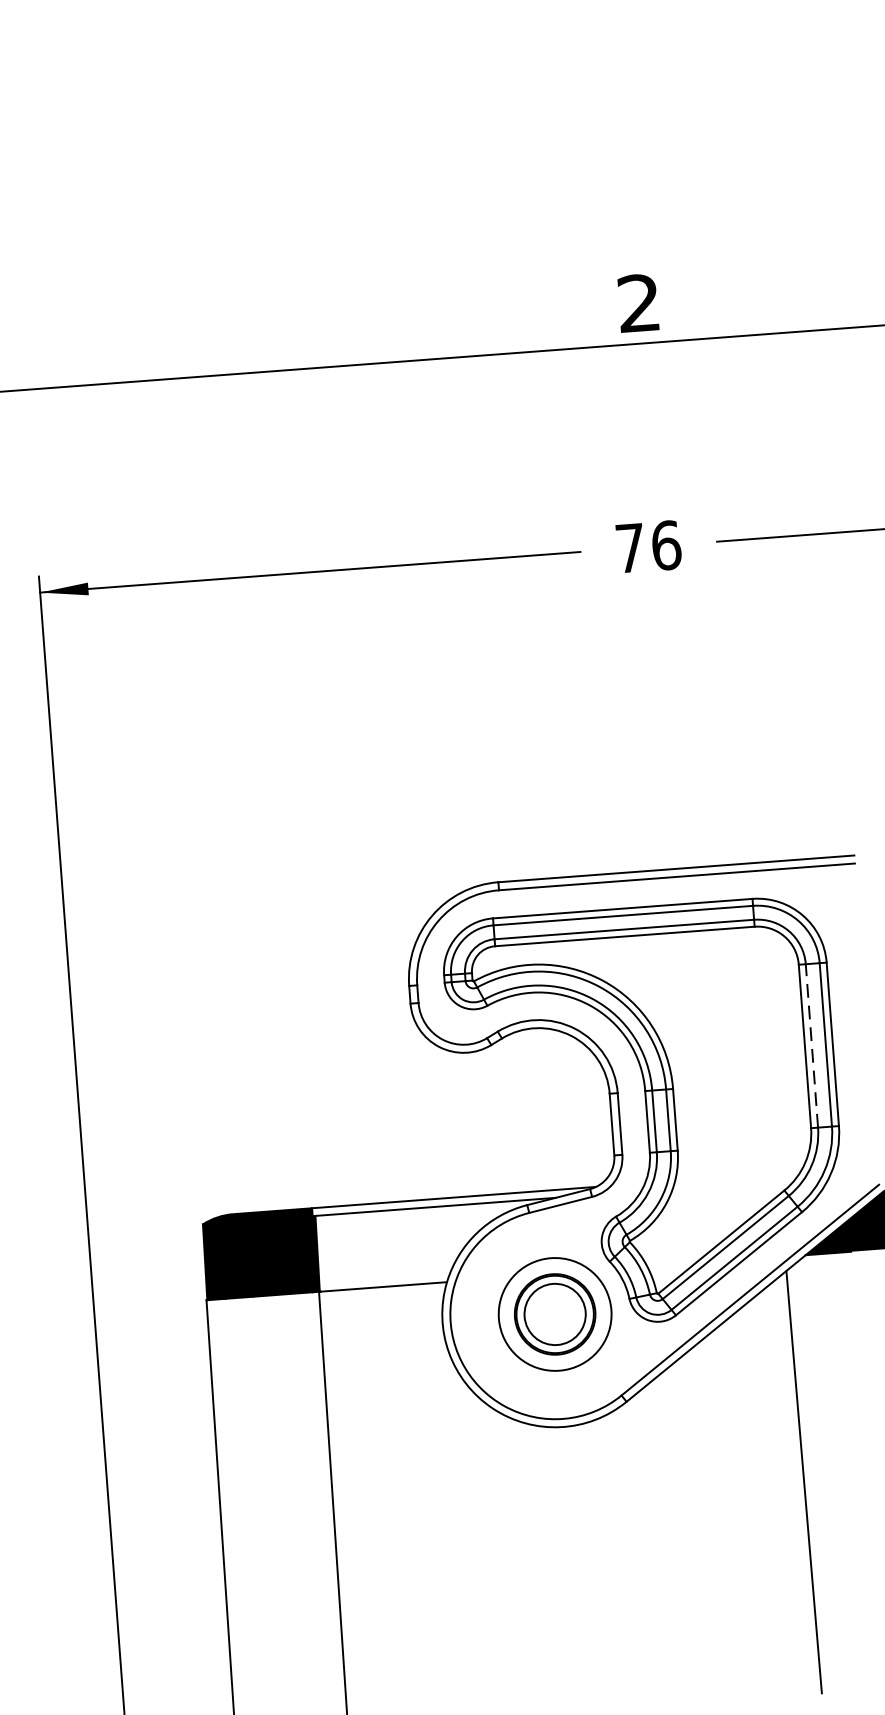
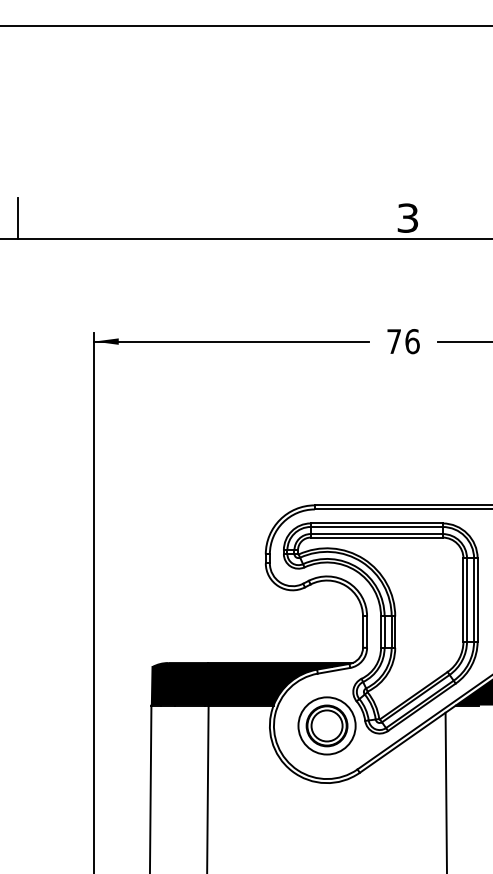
text: (638, 302) -> (407, 217), 2 -> 3
line: (812, 1046) -> (467, 600), dashed -> solid
fill: (457, 1239) -> (280, 684), added

